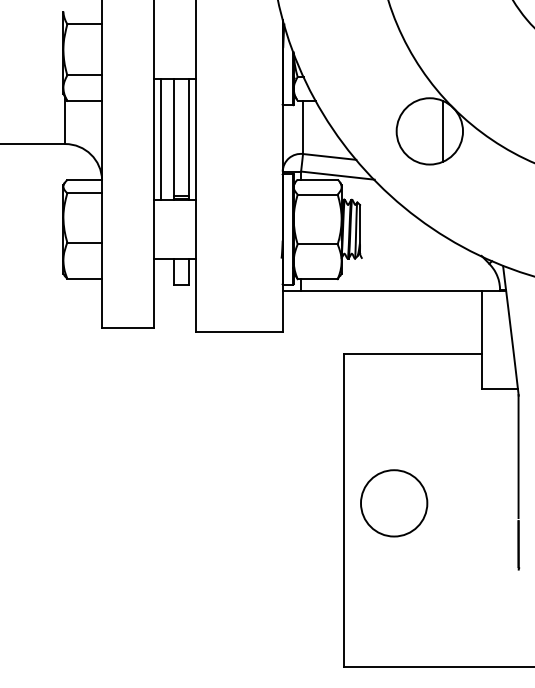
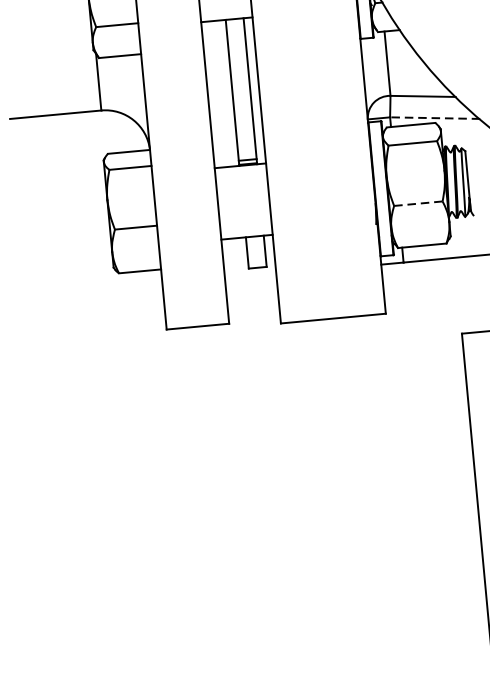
line: (161, 139) -> (217, 94), removed
line: (337, 175) -> (434, 118), solid -> dashed
line: (318, 244) -> (419, 203), solid -> dashed

